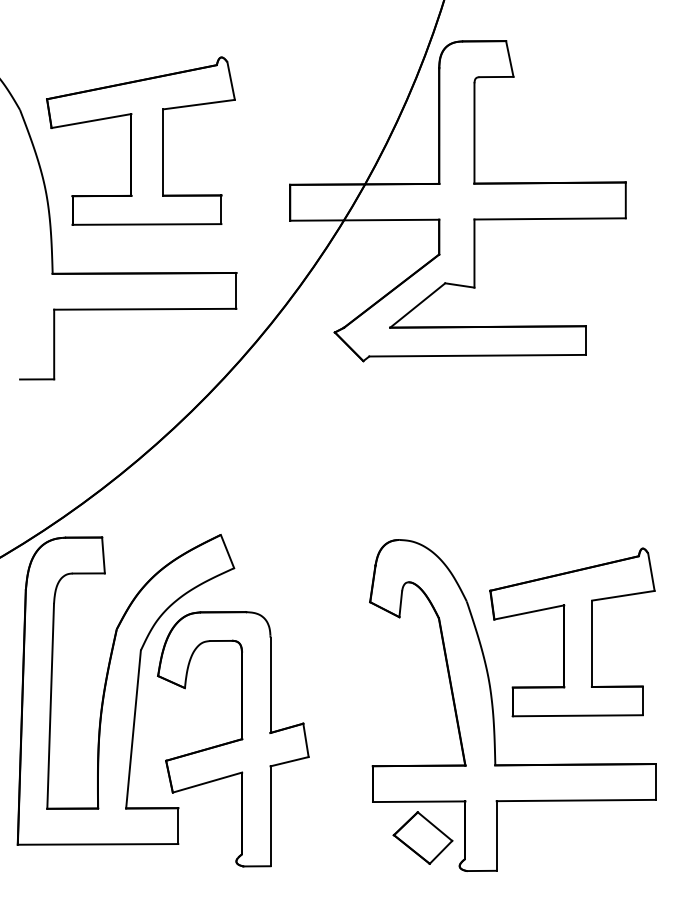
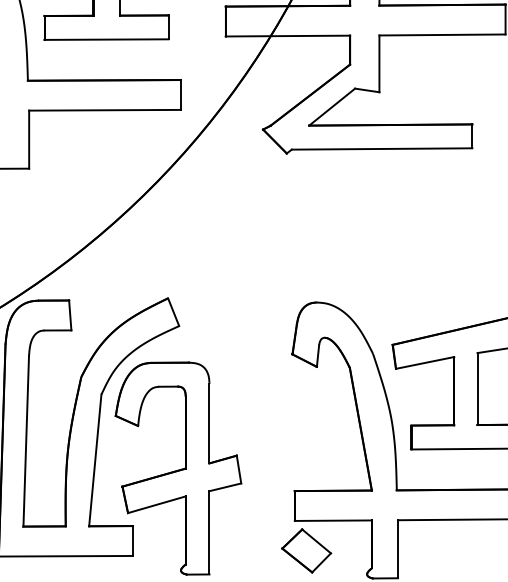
part: (422, 837) -> (306, 550), moved

